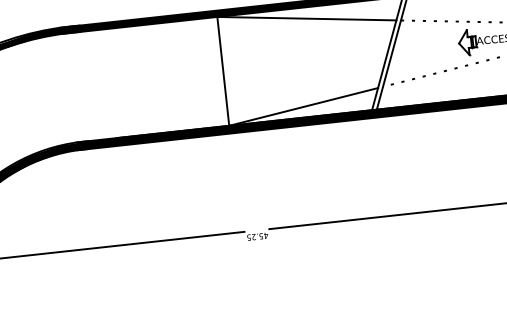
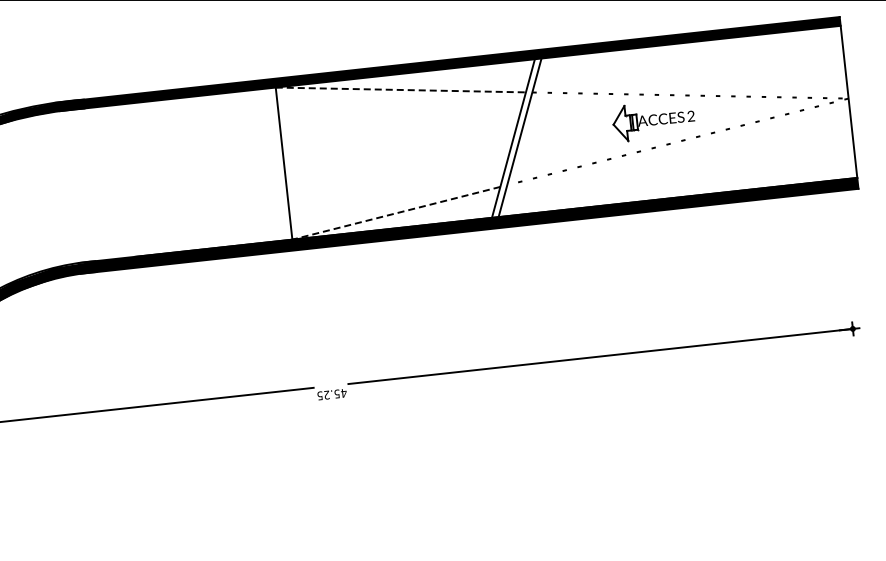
line: (307, 18) -> (401, 89), solid -> dashed
line: (303, 107) -> (395, 213), solid -> dashed

